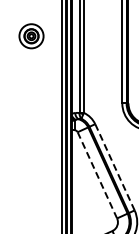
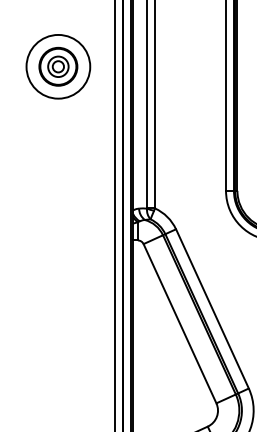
part: (31, 36) -> (58, 67), size x1.43
line: (115, 167) -> (213, 309), dashed -> solid
line: (97, 175) -> (180, 324), dashed -> solid

